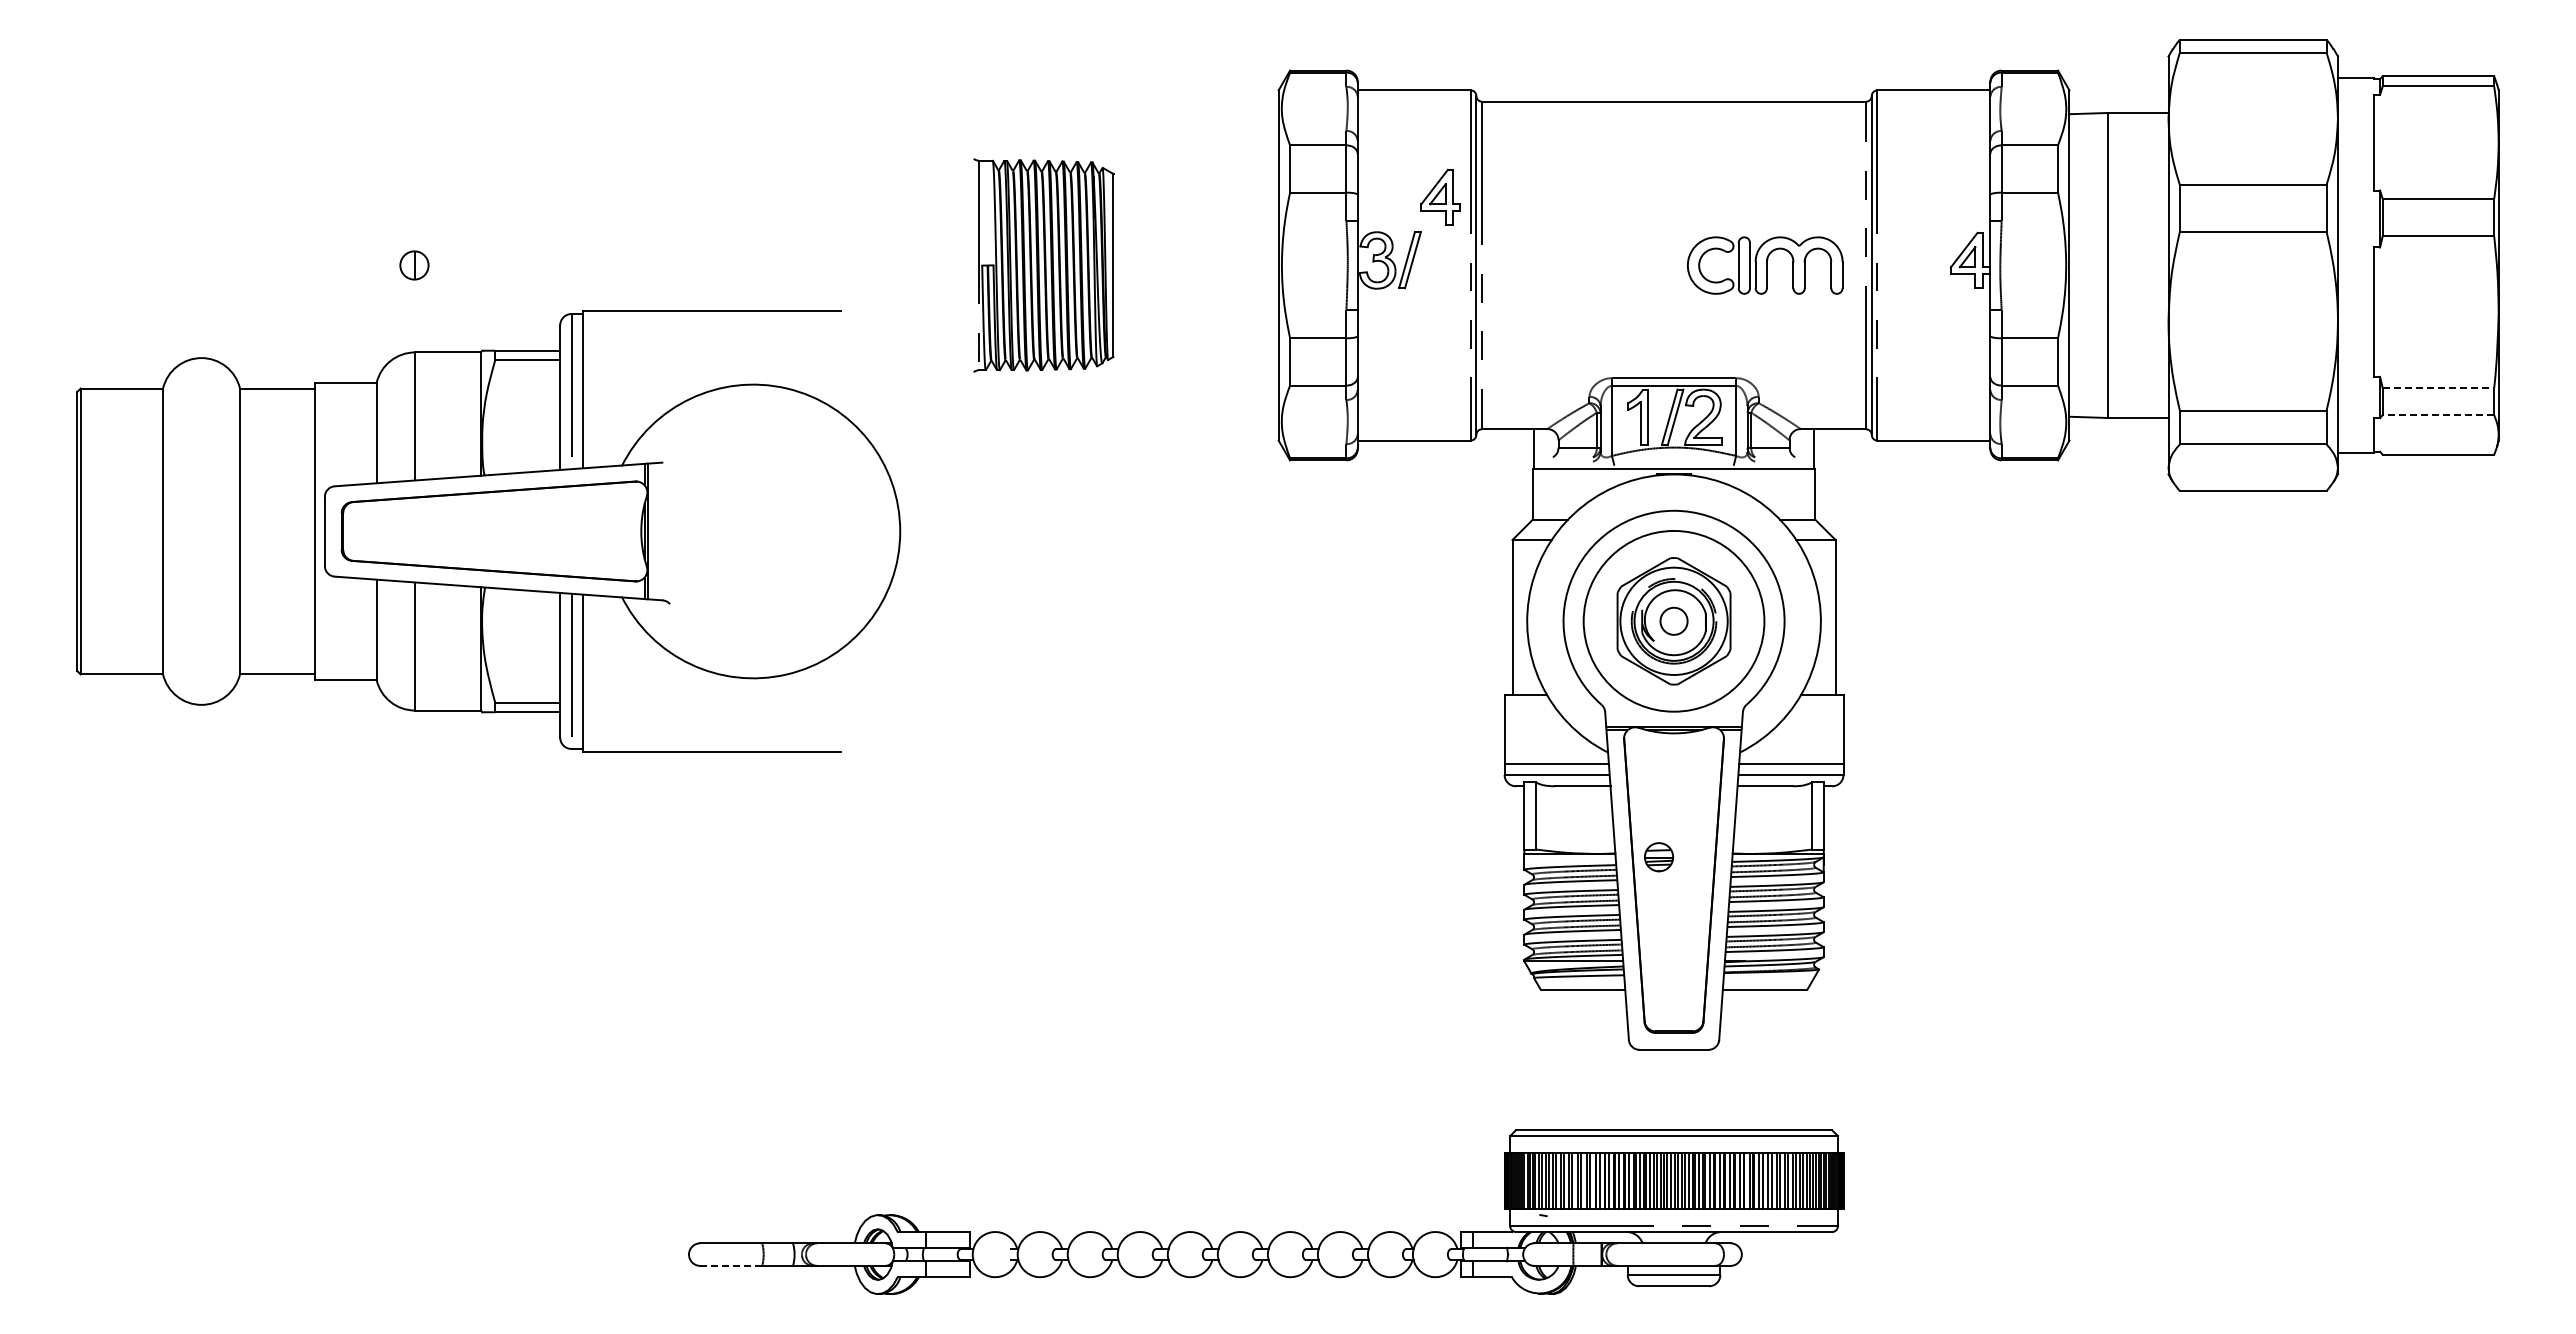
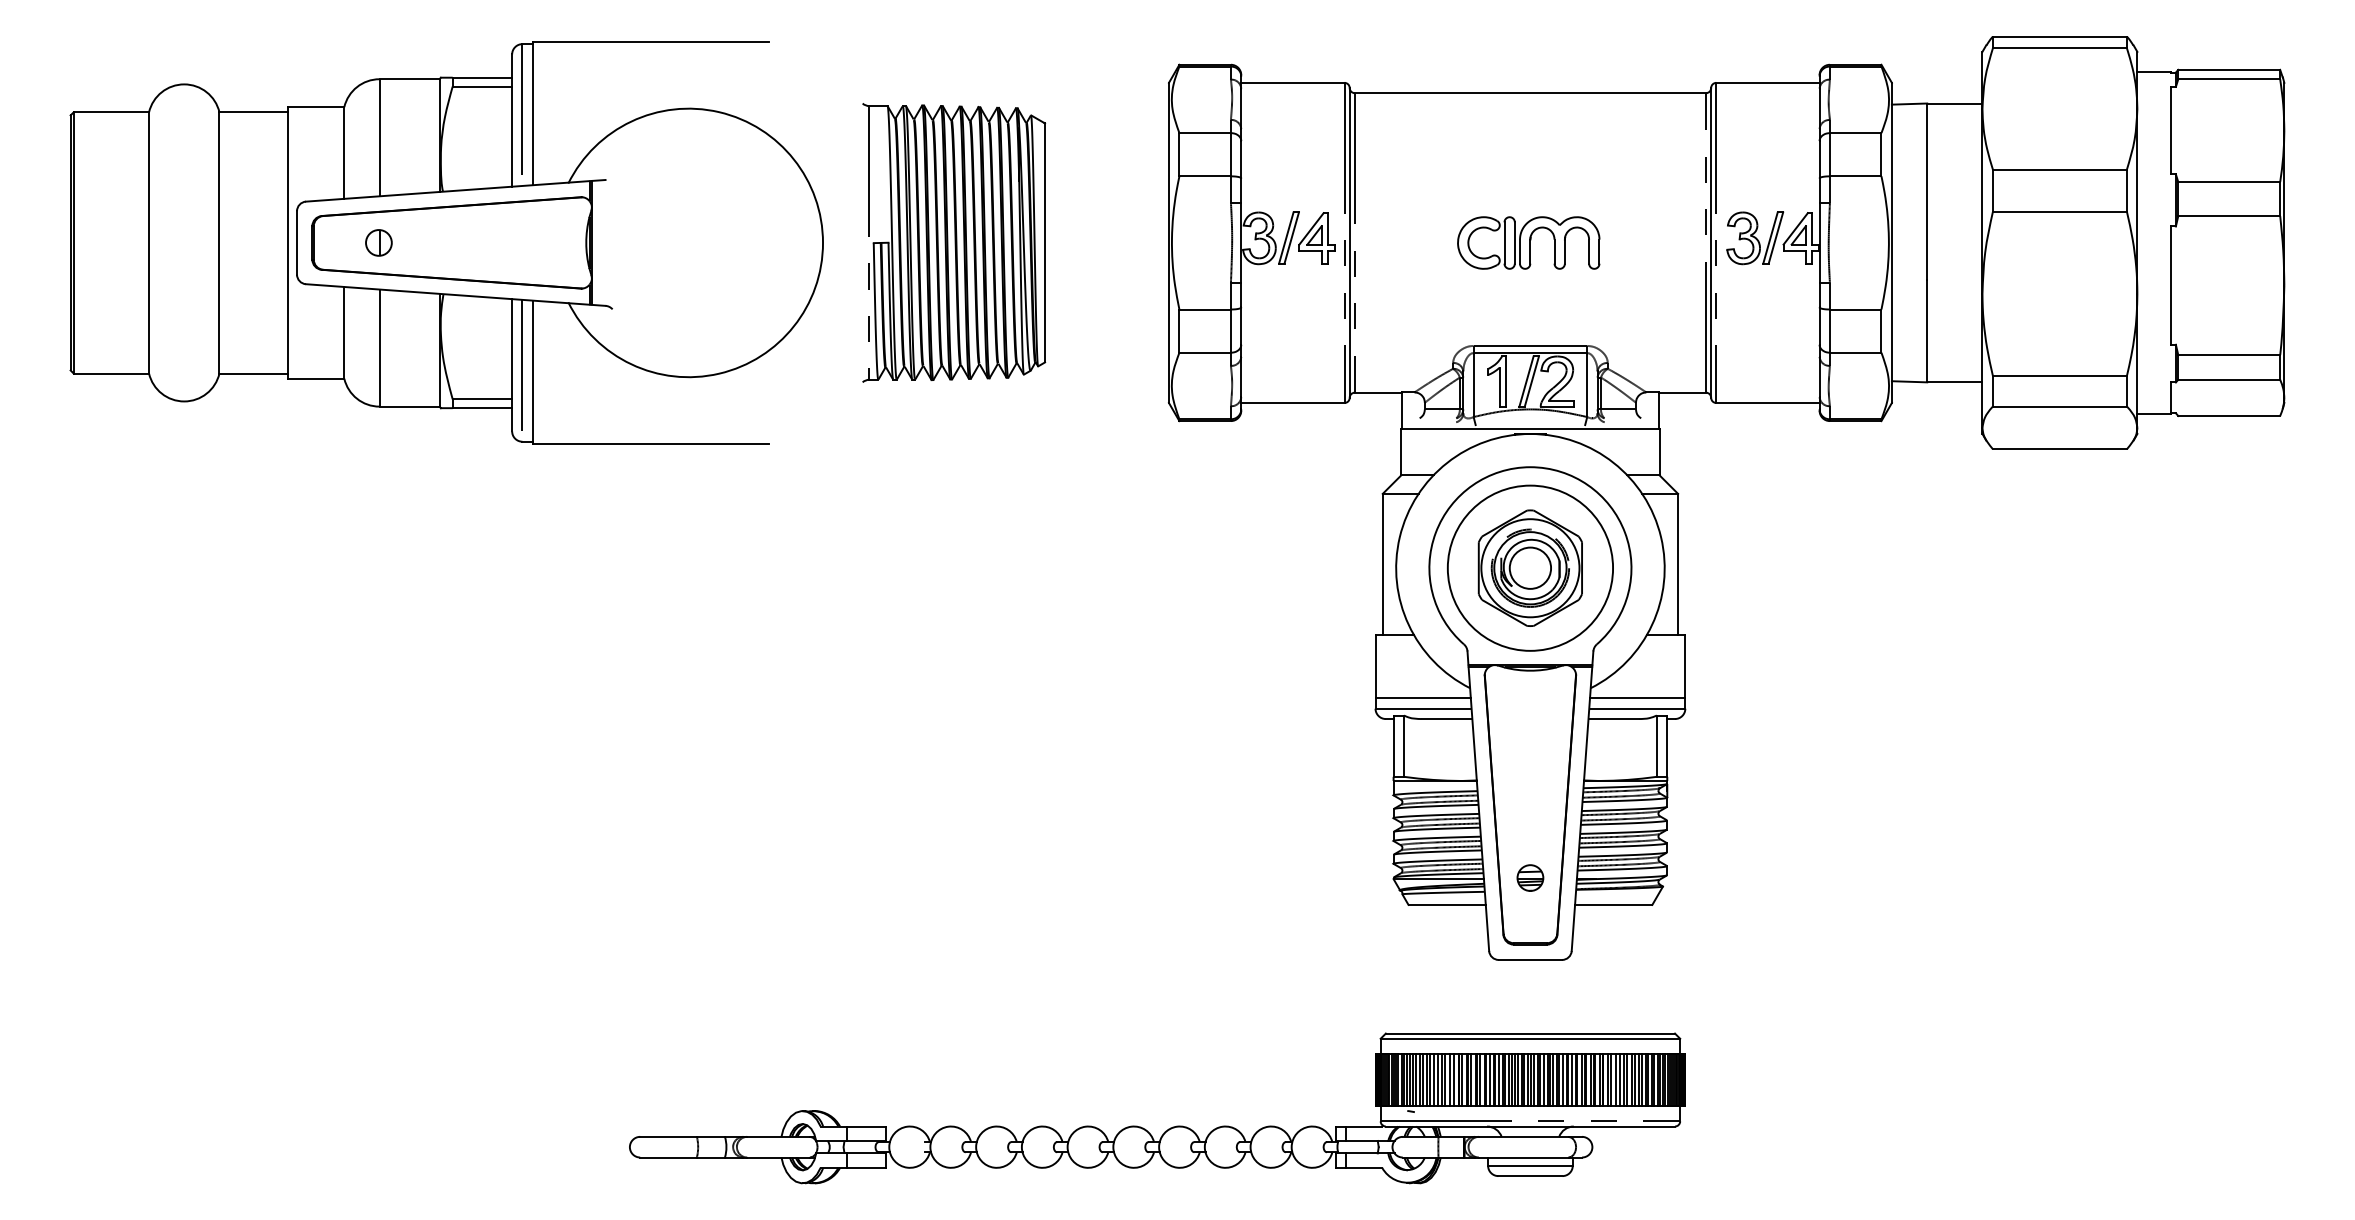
part: (1440, 196) -> (1316, 237), moved
part: (1919, 260) -> (1754, 238), added
part: (1043, 265) -> (953, 242), size x1.43
part: (1765, 265) -> (1529, 242), moved
line: (2438, 388) -> (2229, 355), dashed -> solid
line: (2438, 415) -> (2229, 380), dashed -> solid
part: (488, 531) -> (446, 242), moved
circle: (1673, 620) -> (1529, 567), size x1.67
part: (1659, 857) -> (1530, 878), moved
line: (730, 1265) -> (667, 1157), dashed -> solid

